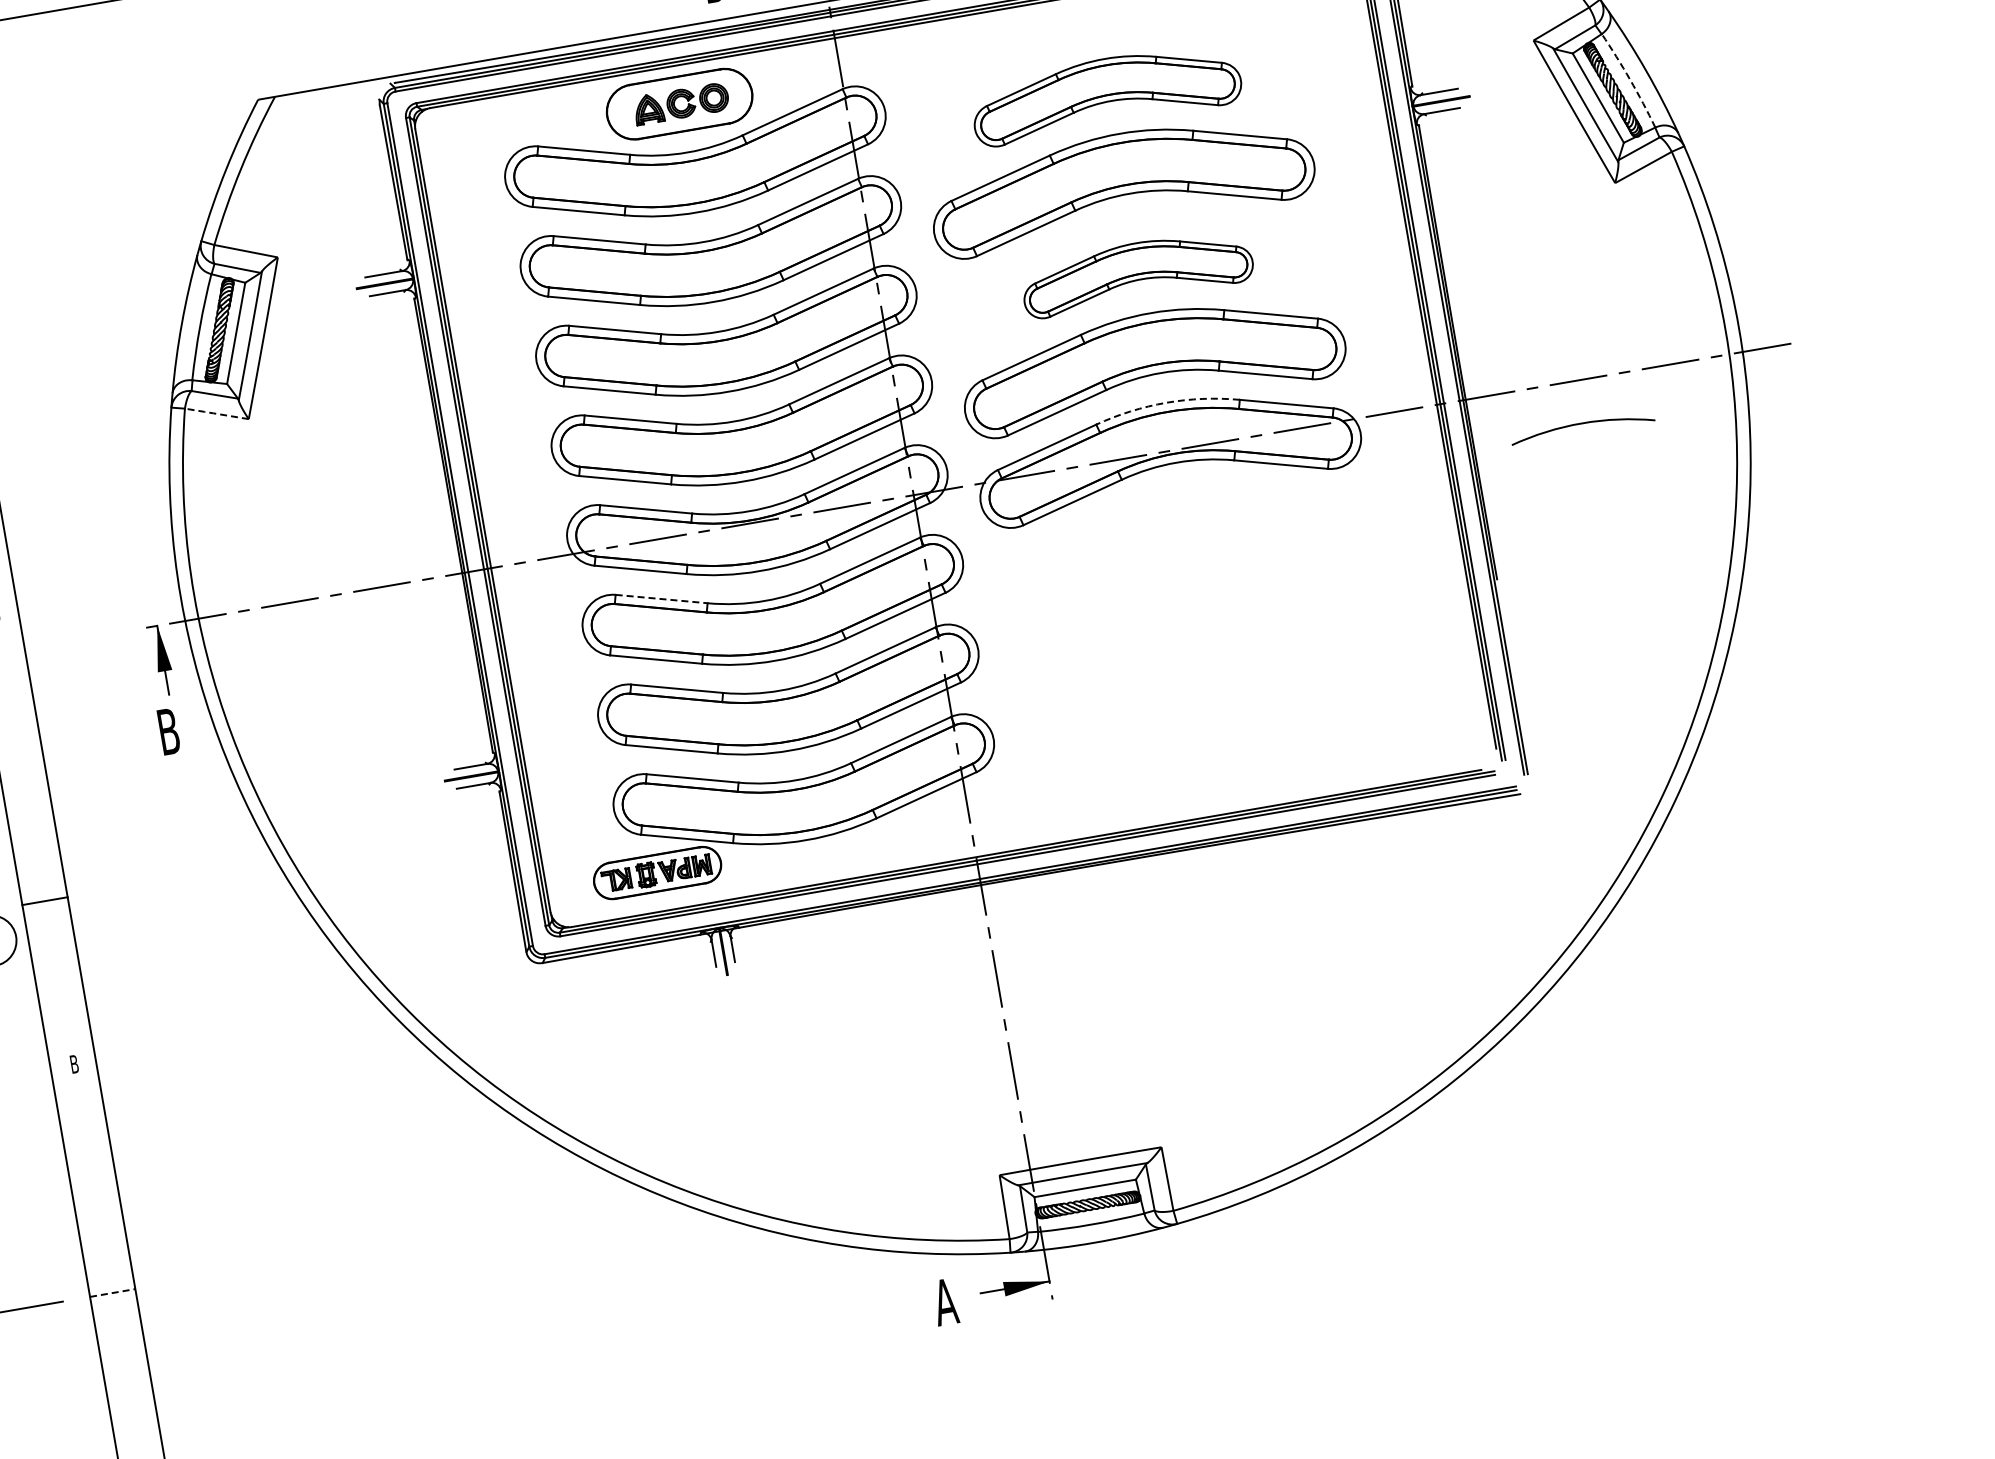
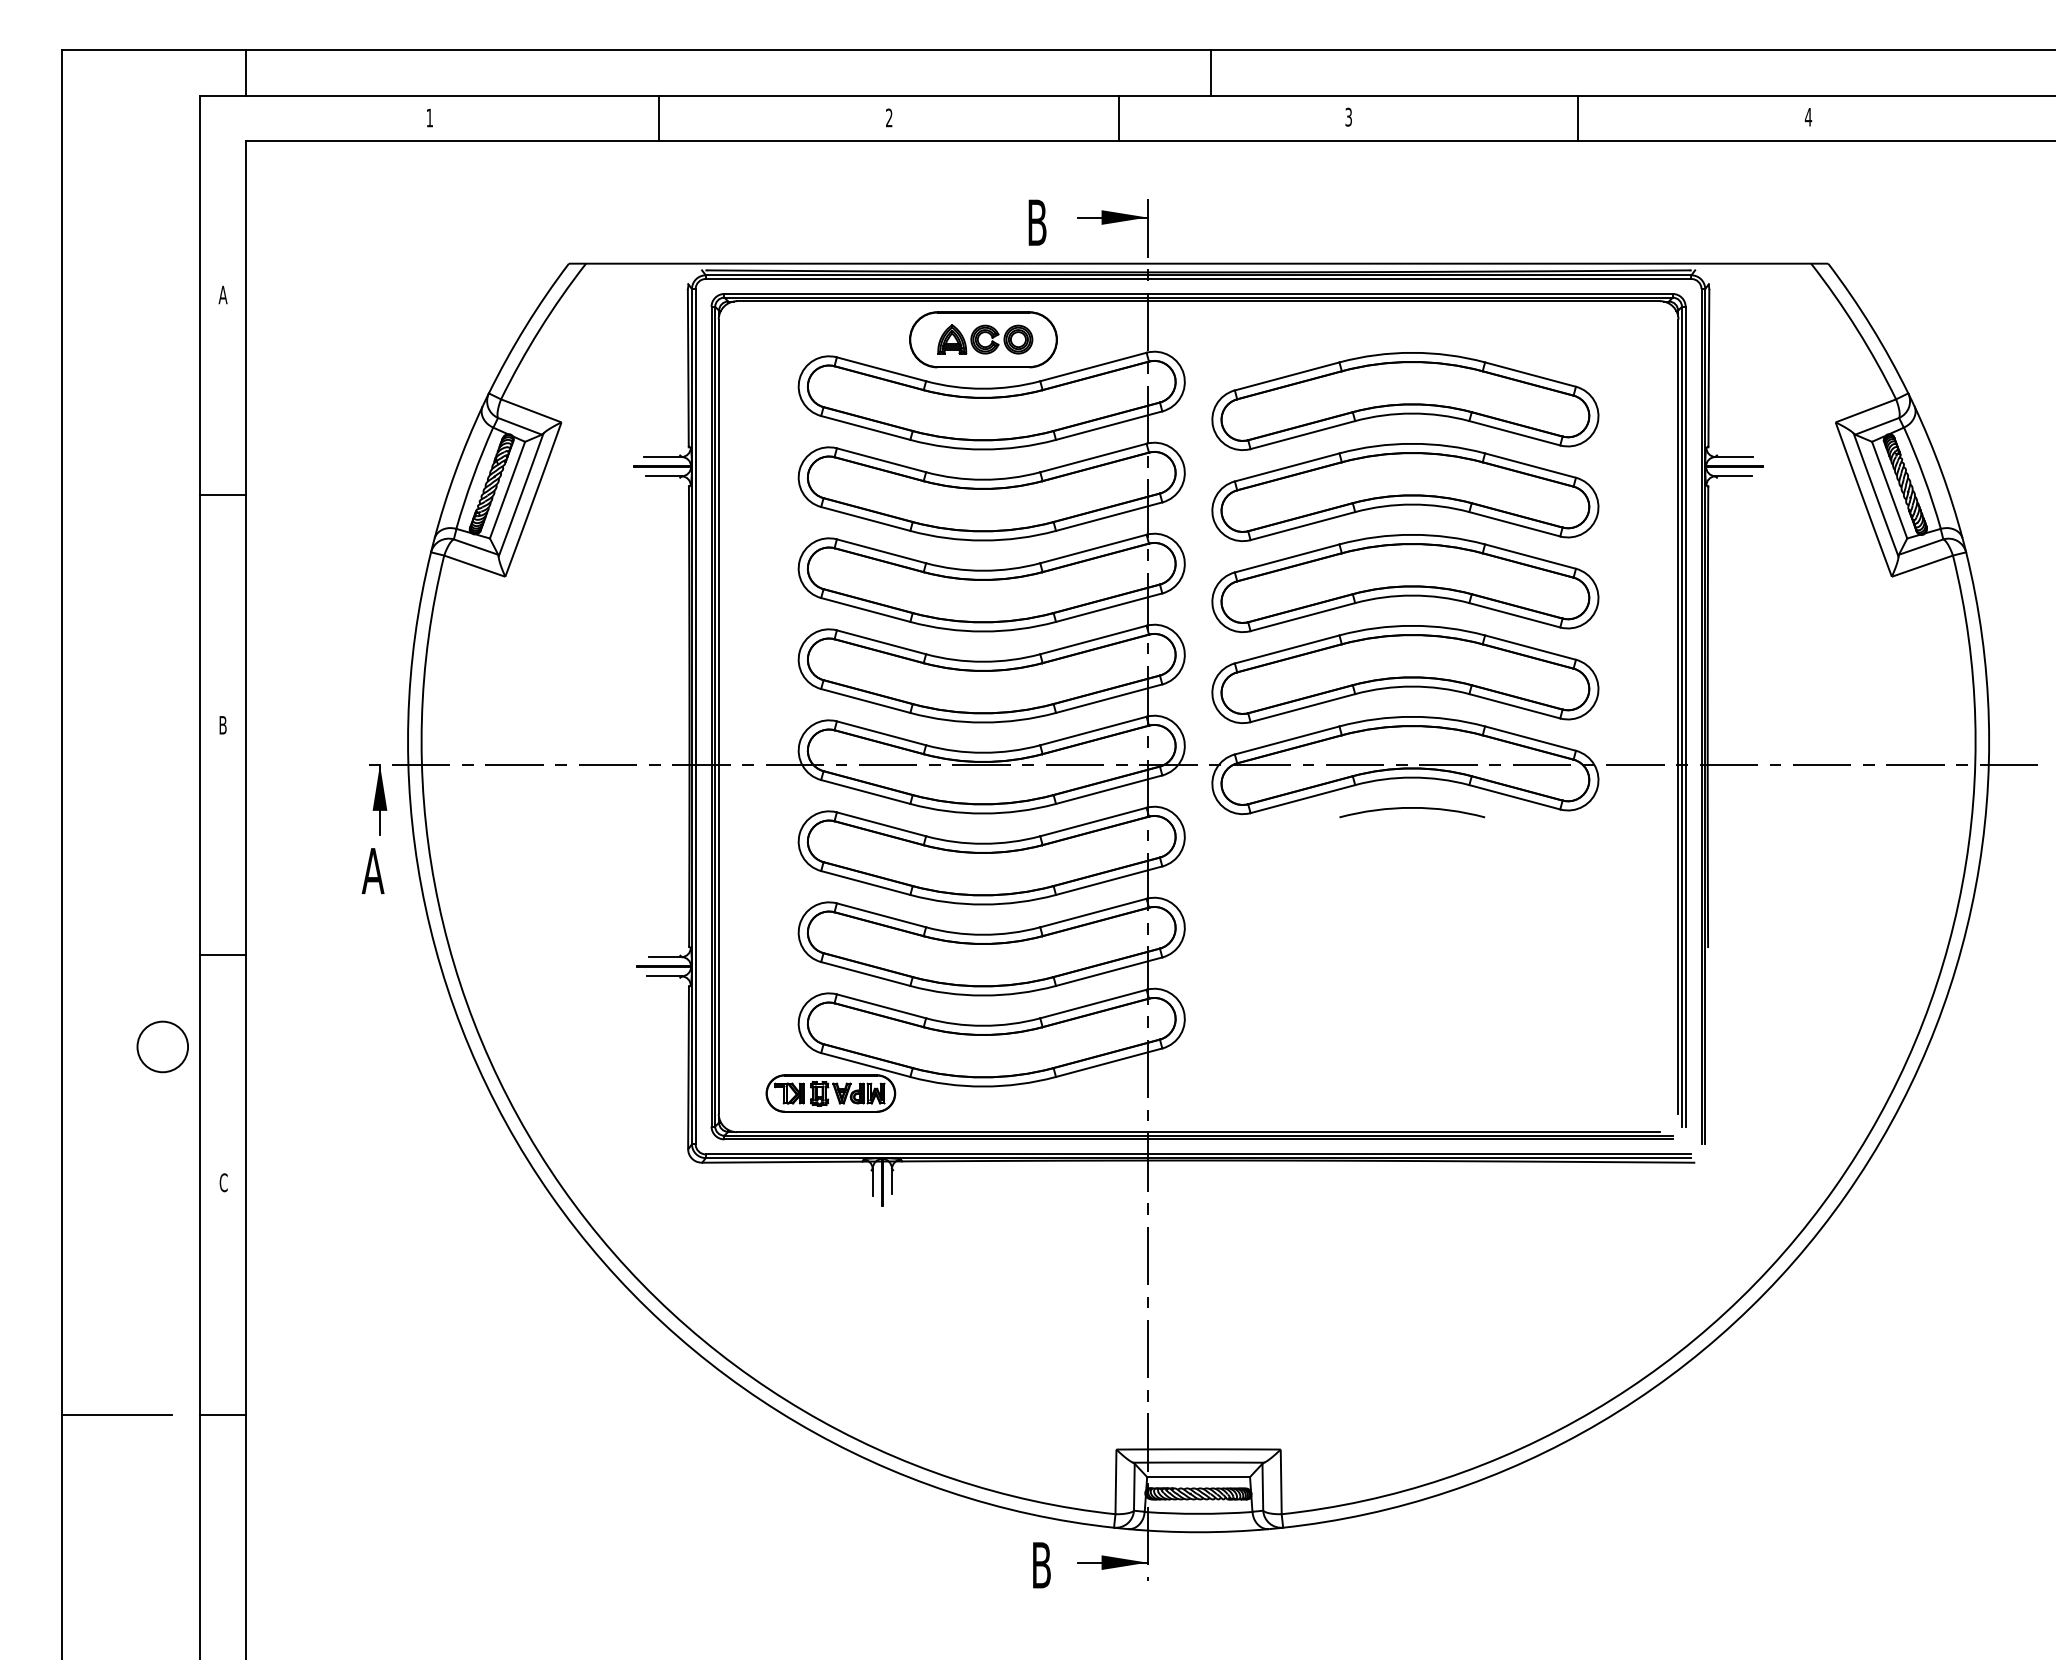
arc: (1630, 79) -> (1924, 477), dashed -> solid
part: (1106, 93) -> (1405, 401), size x1.43
part: (1137, 272) -> (1405, 583), size x1.67
arc: (1166, 402) -> (1412, 716), dashed -> solid
line: (215, 413) -> (473, 565), dashed -> solid
arc: (1582, 423) -> (1412, 808), moved
line: (661, 599) -> (881, 824), dashed -> solid
text: (167, 731) -> (372, 870), B -> A
line: (45, 901) -> (222, 955), moved
text: (74, 1064) -> (223, 1182), B -> C
line: (112, 1292) -> (222, 1414), dashed -> solid
text: (945, 1302) -> (1041, 1565), A -> B

